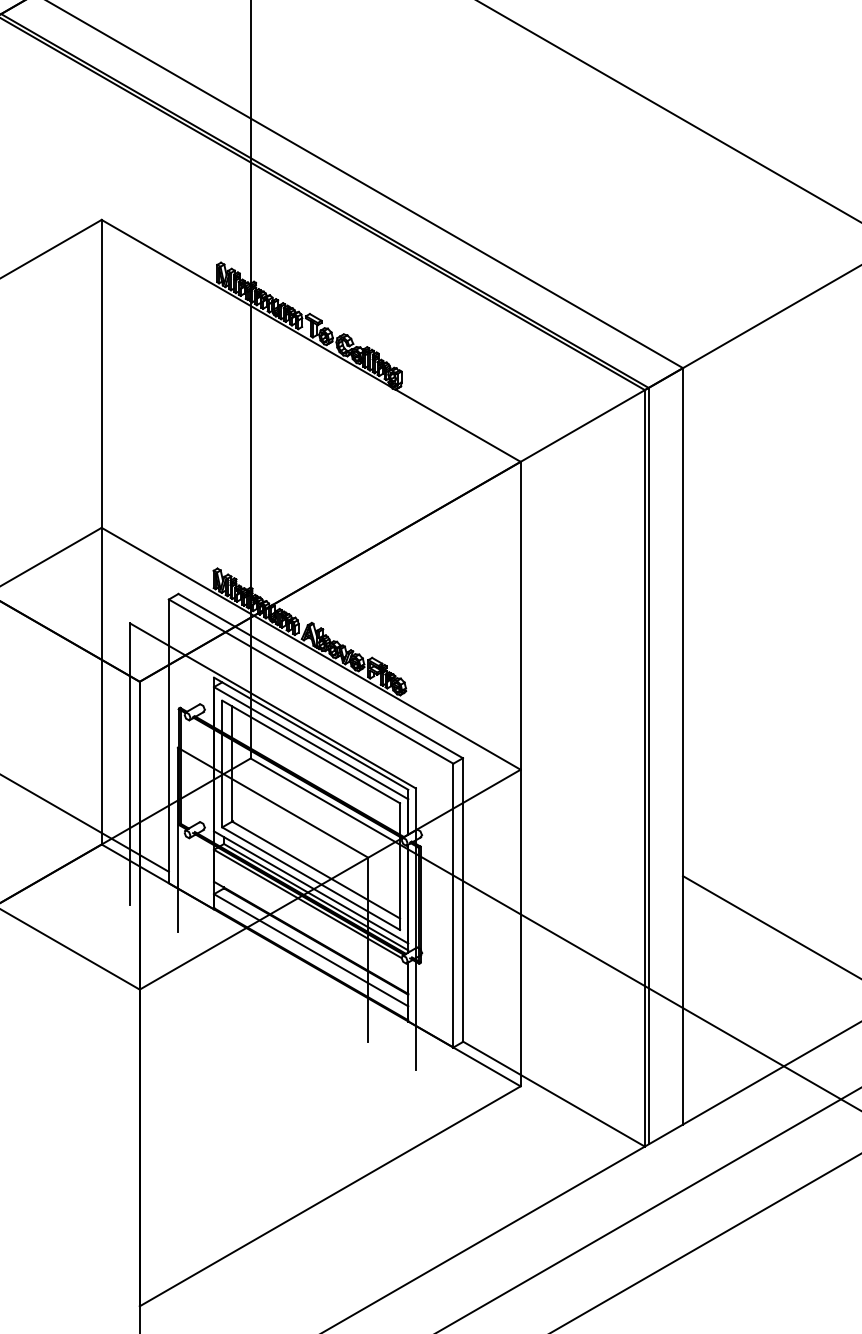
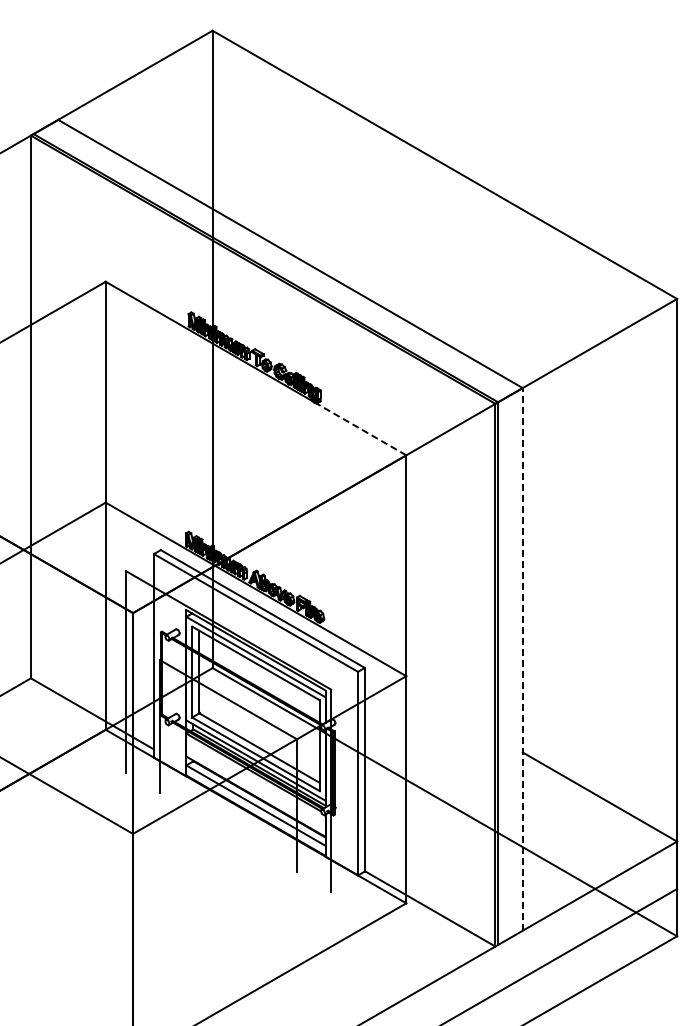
line: (458, 425) -> (361, 429), solid -> dashed
line: (682, 745) -> (522, 658), solid -> dashed

